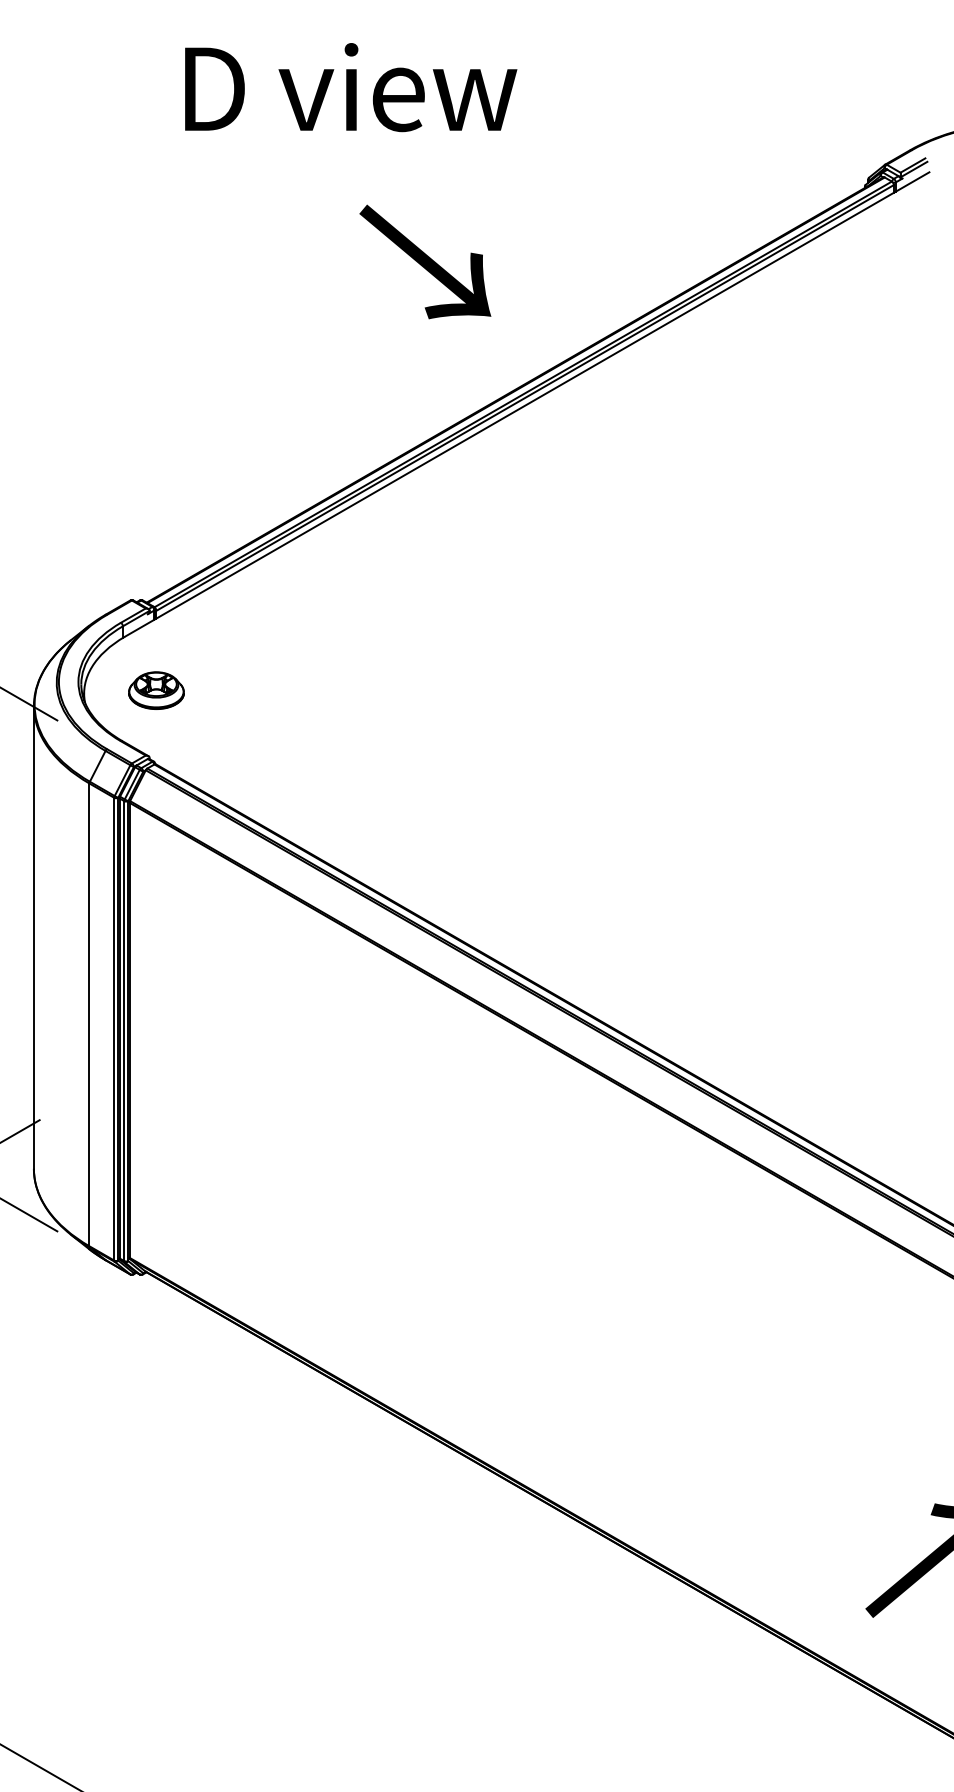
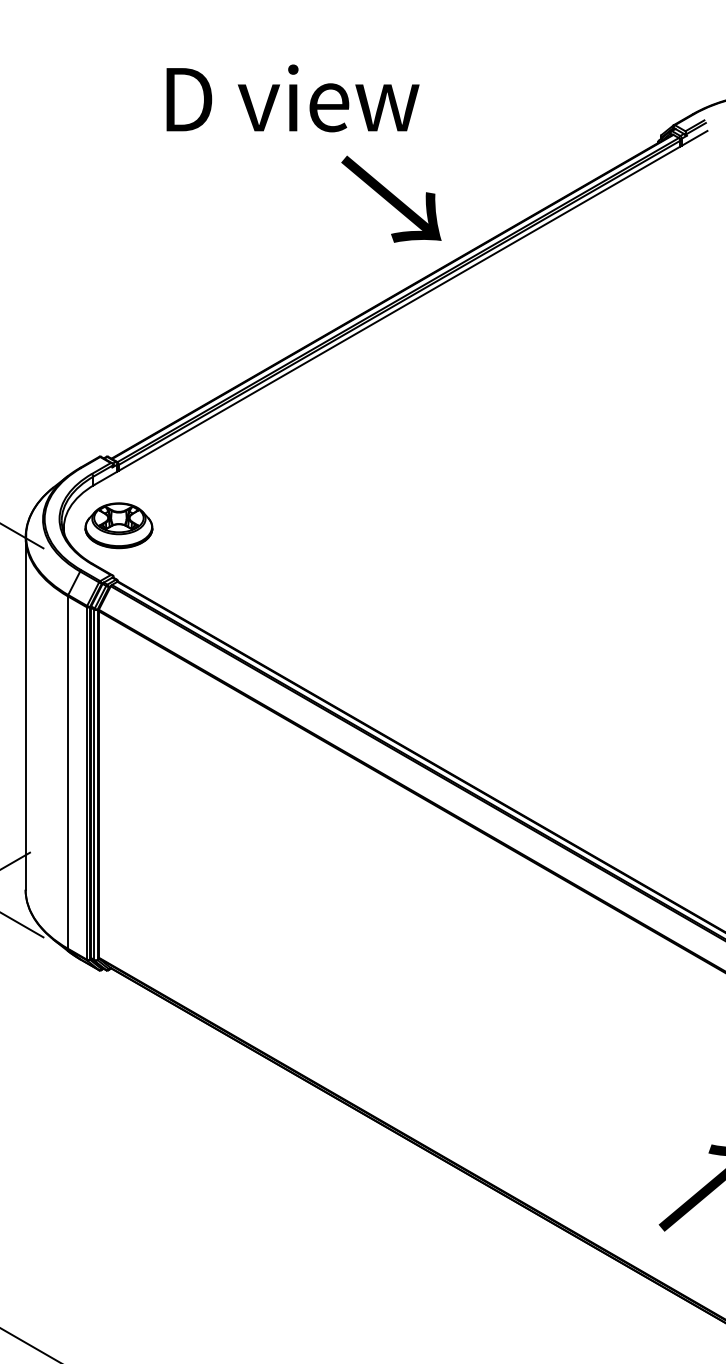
text: (351, 87) -> (293, 98), moved
text: (425, 261) -> (391, 198), moved
part: (156, 690) -> (118, 525), size x1.6

